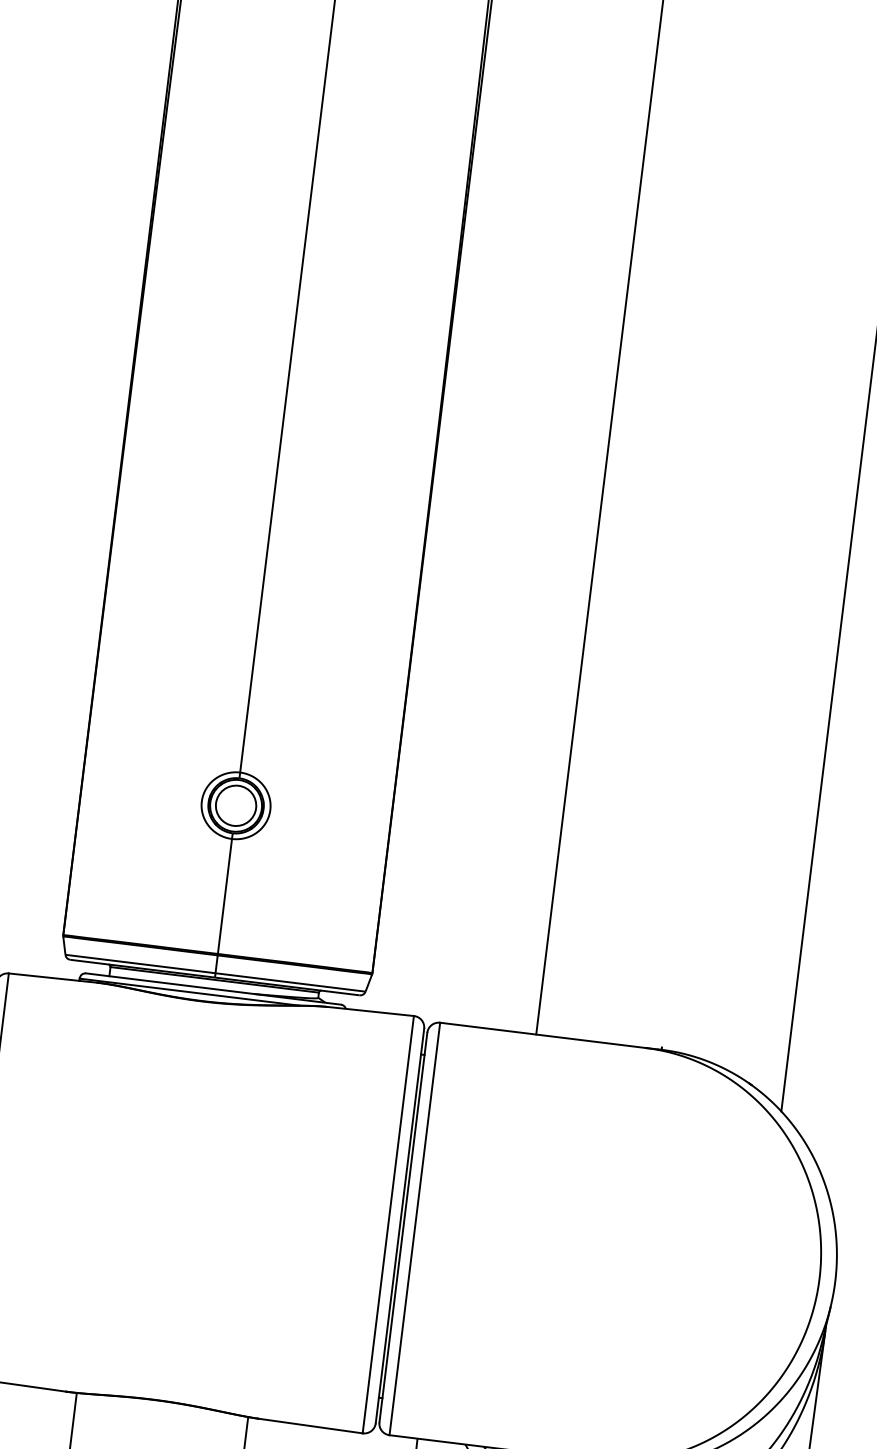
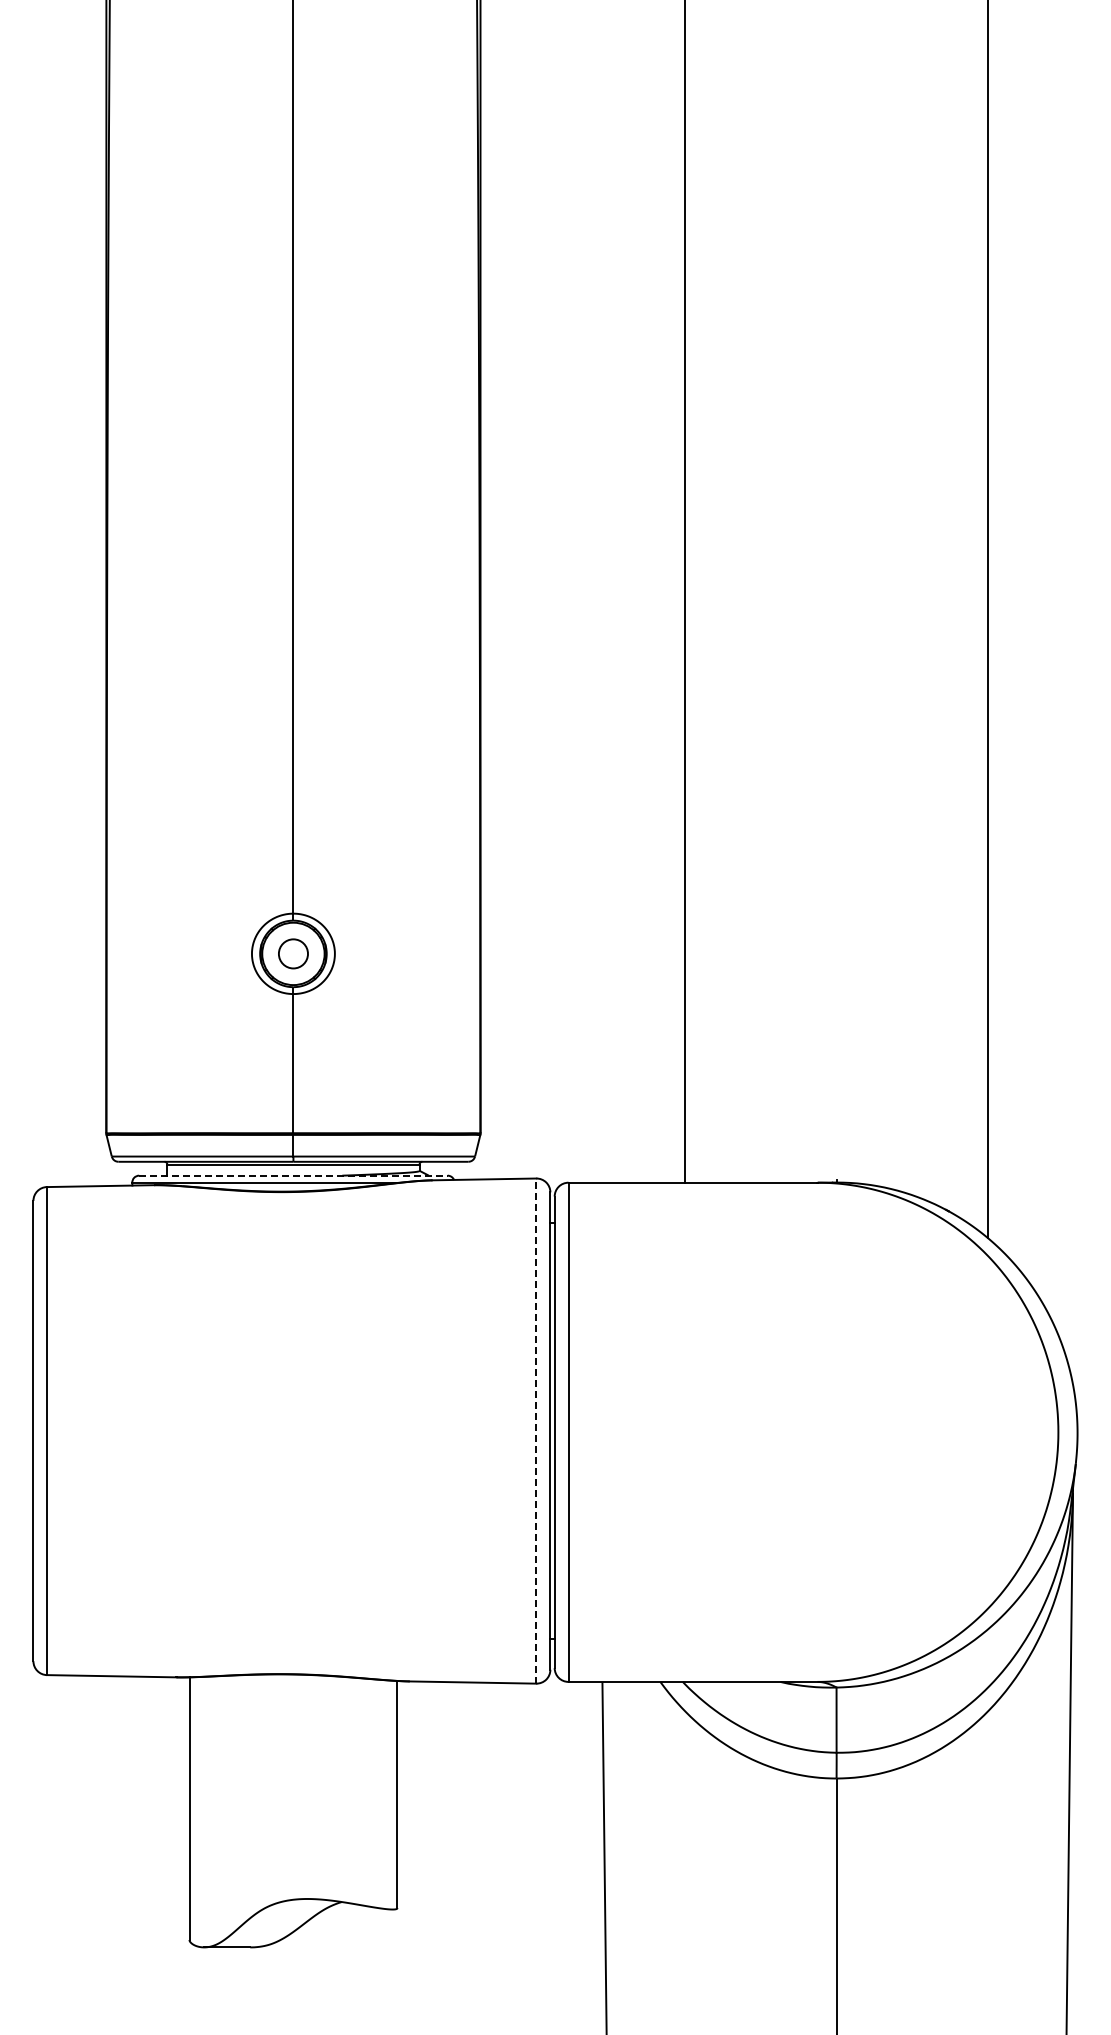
circle: (236, 805) -> (293, 953), size x0.6
line: (213, 988) -> (293, 1175), solid -> dashed
line: (388, 1225) -> (536, 1431), solid -> dashed

